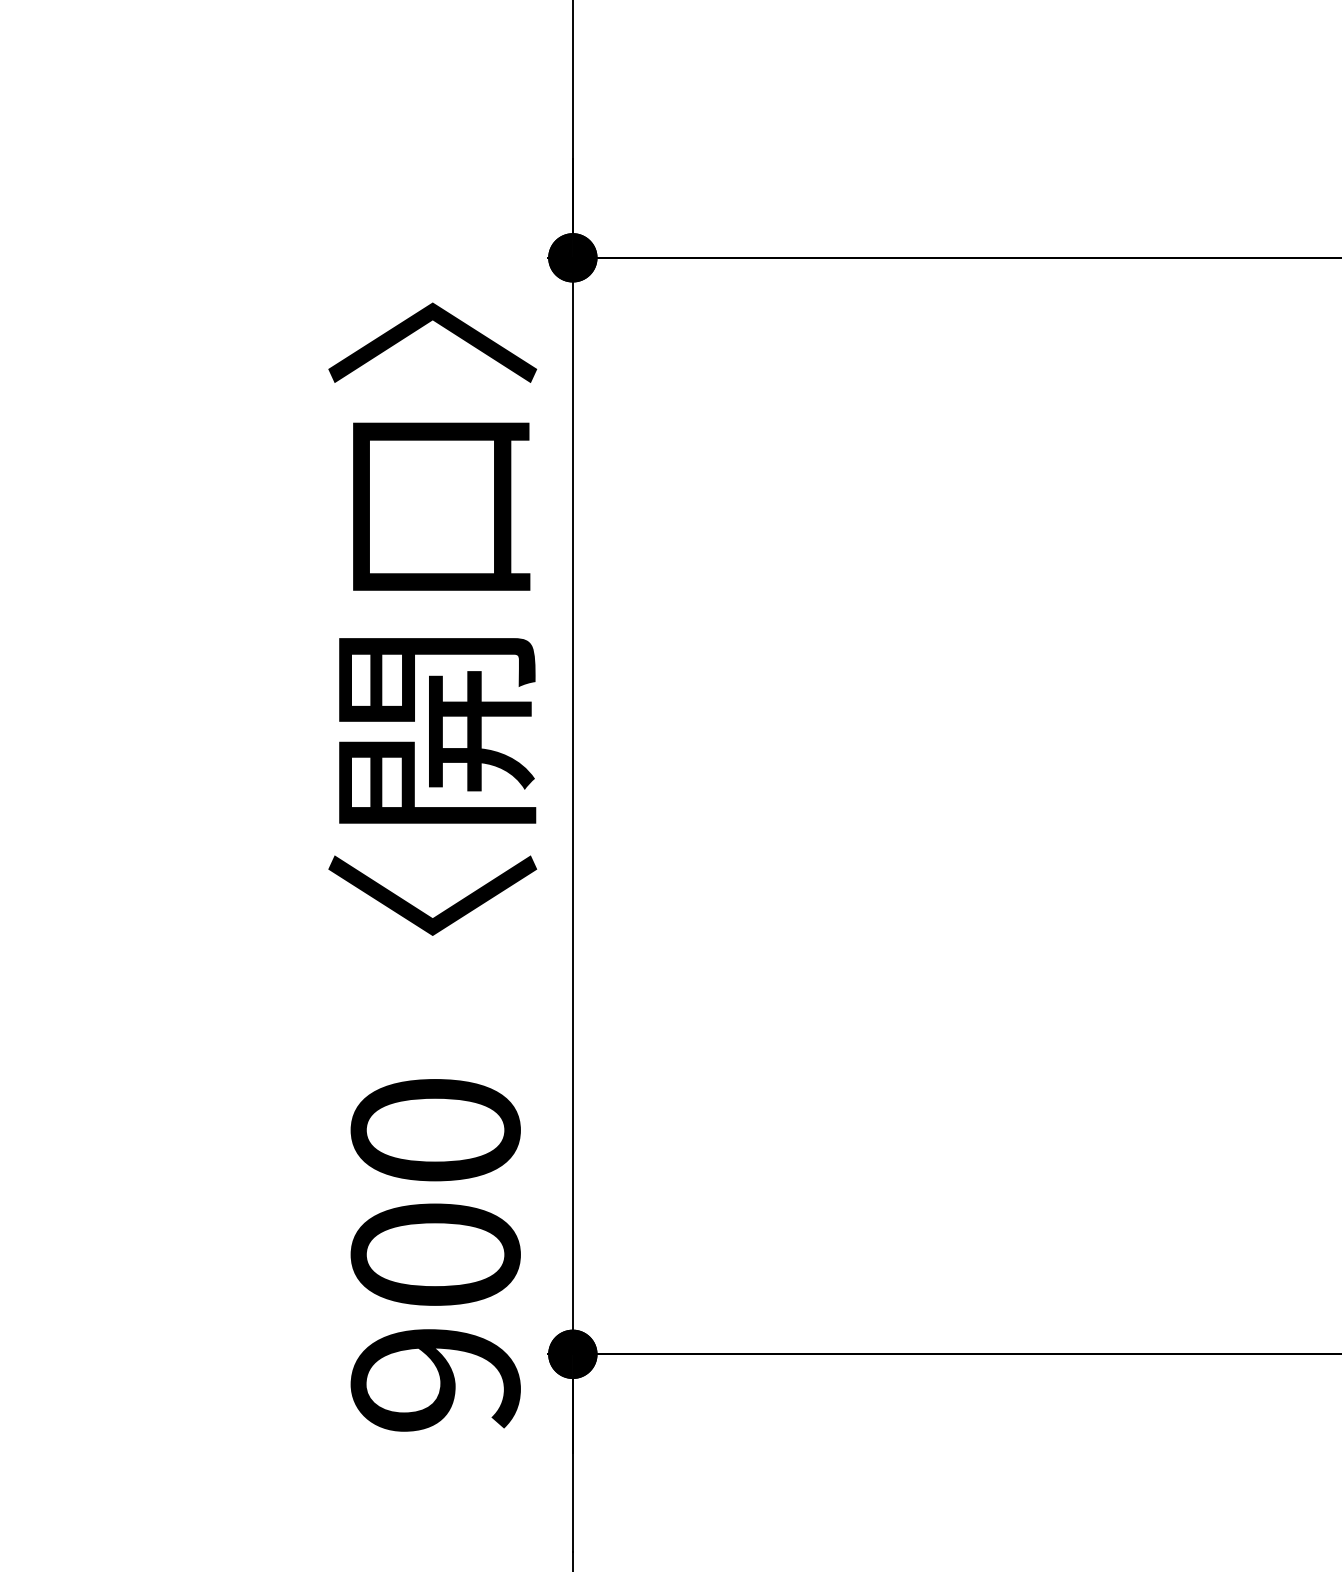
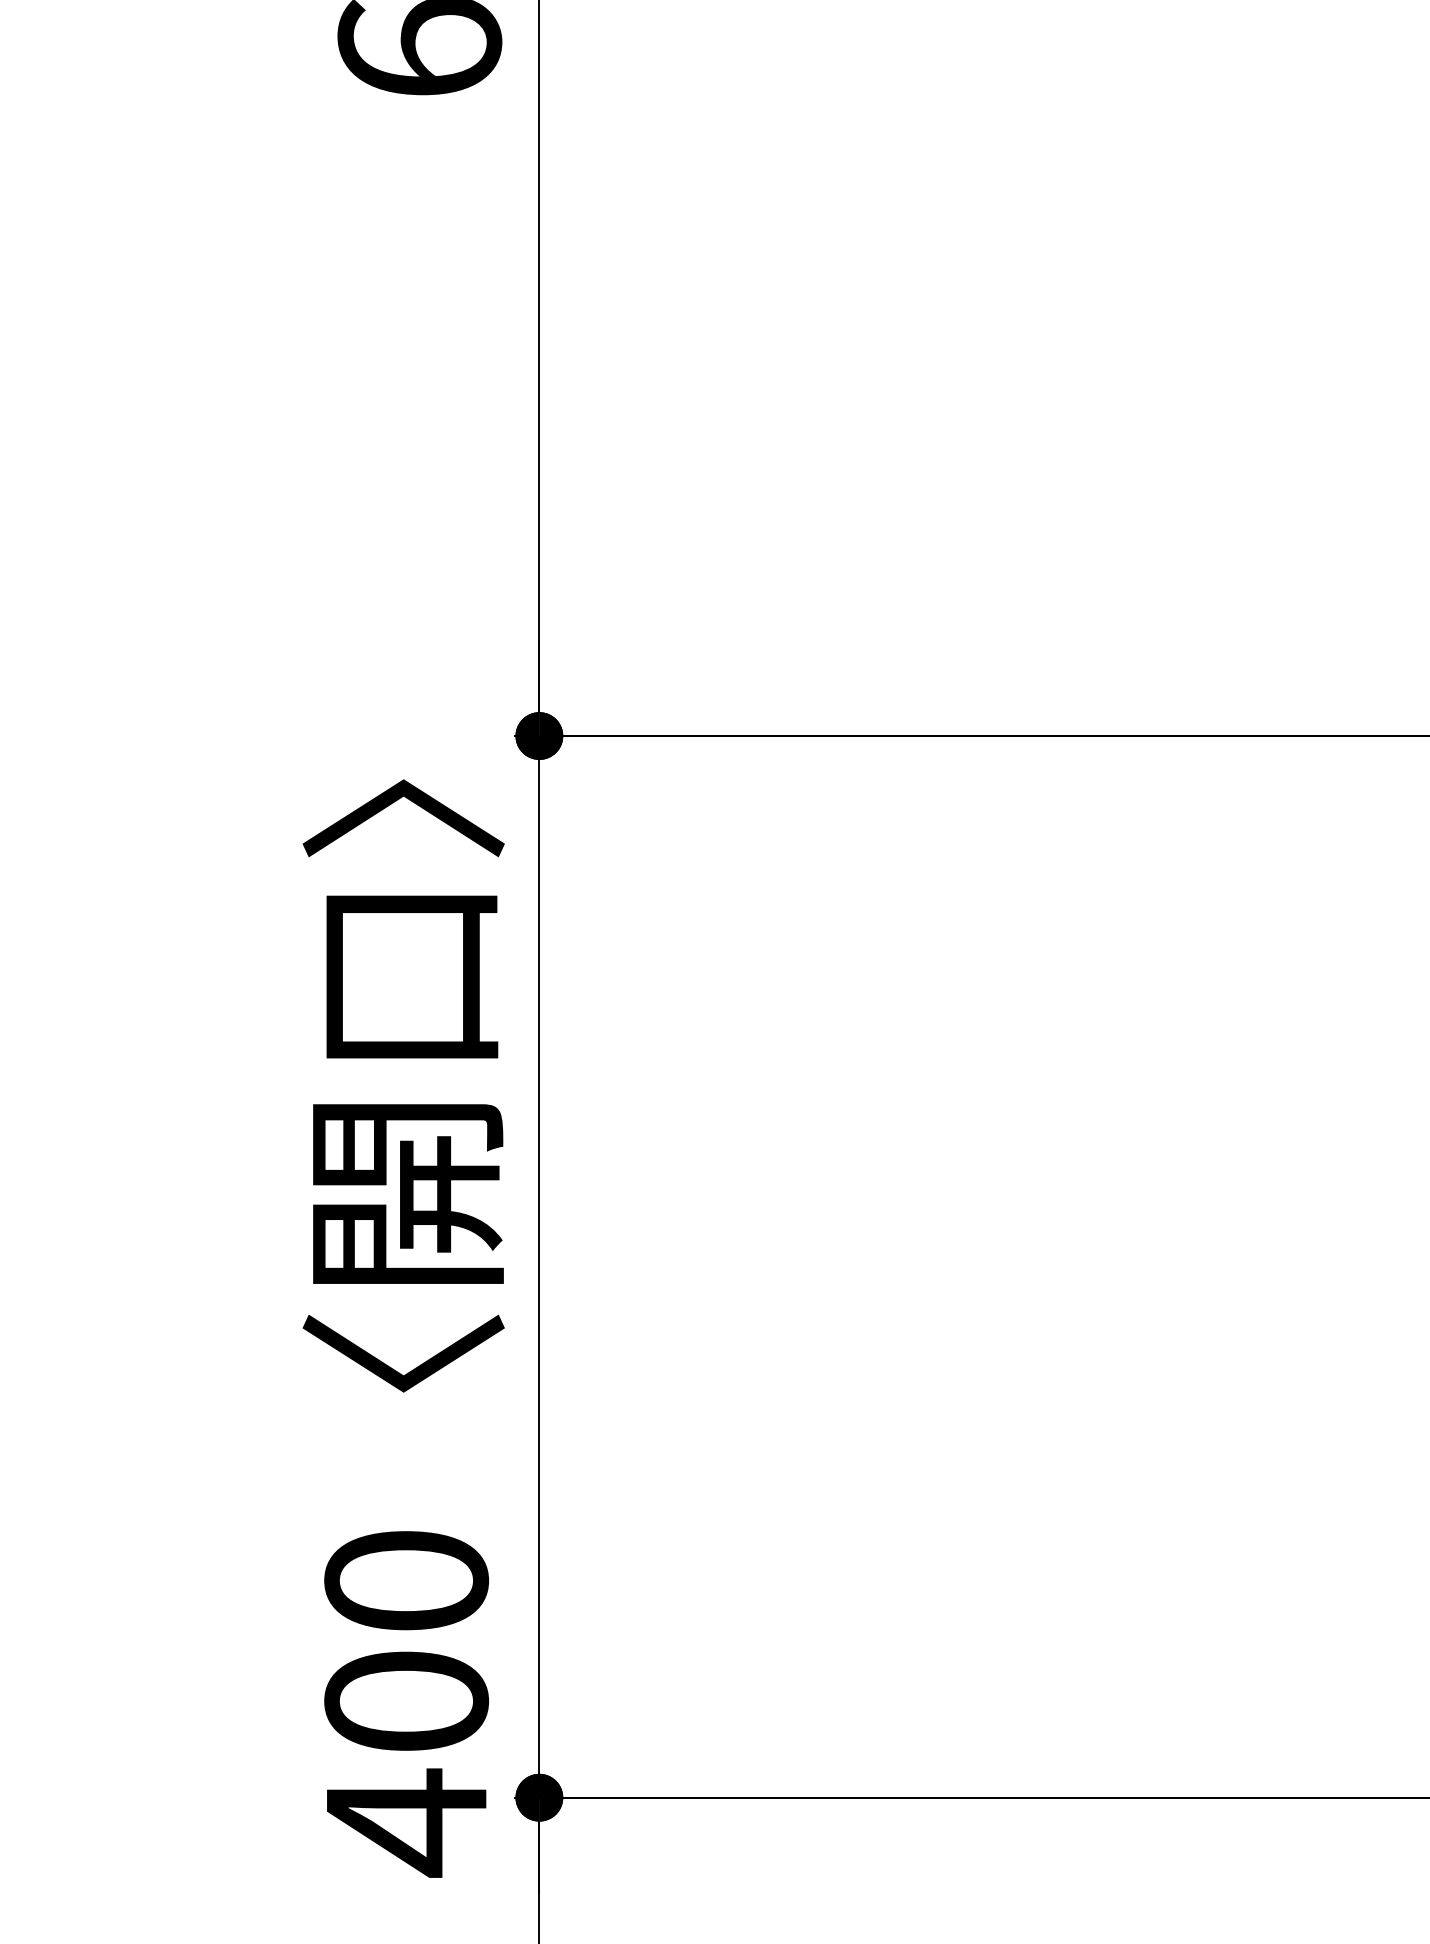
text: (435, 1379) -> (406, 1822), 900 -> 400

